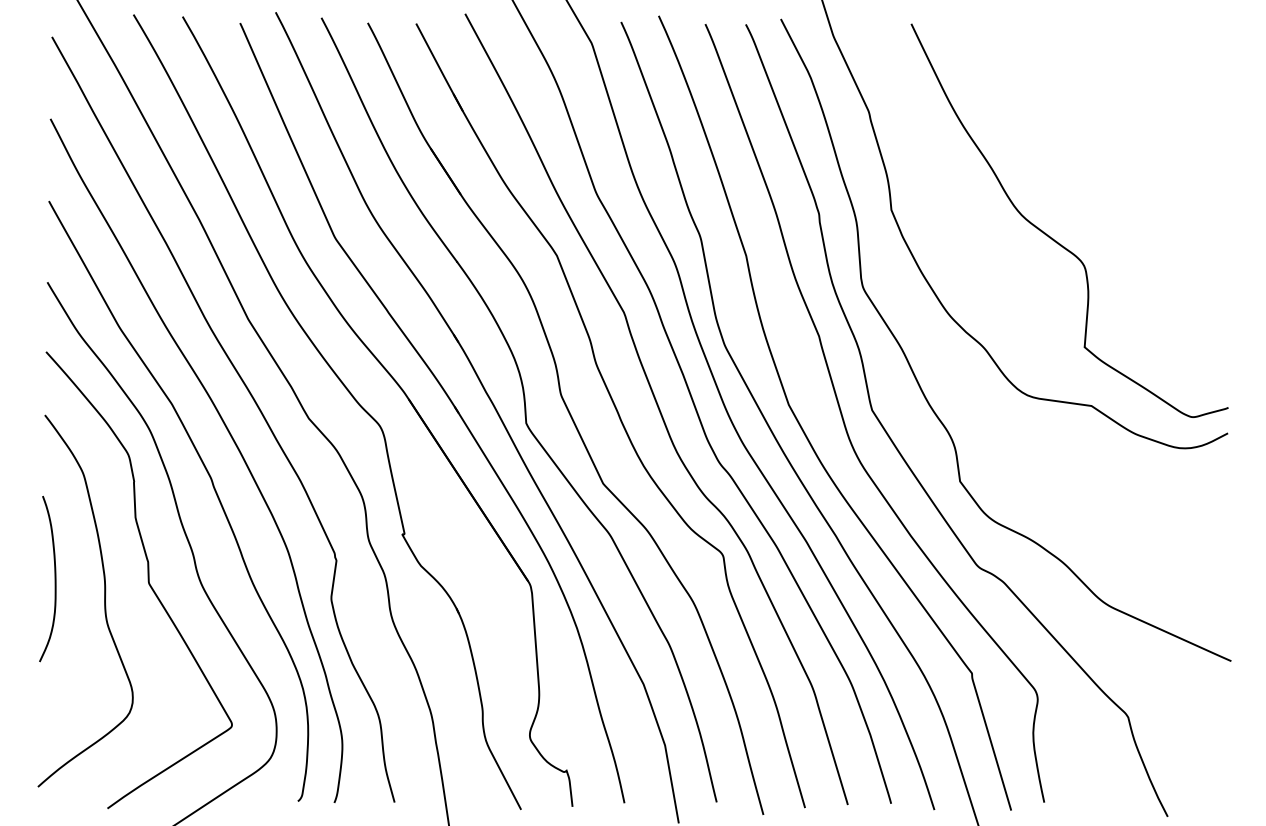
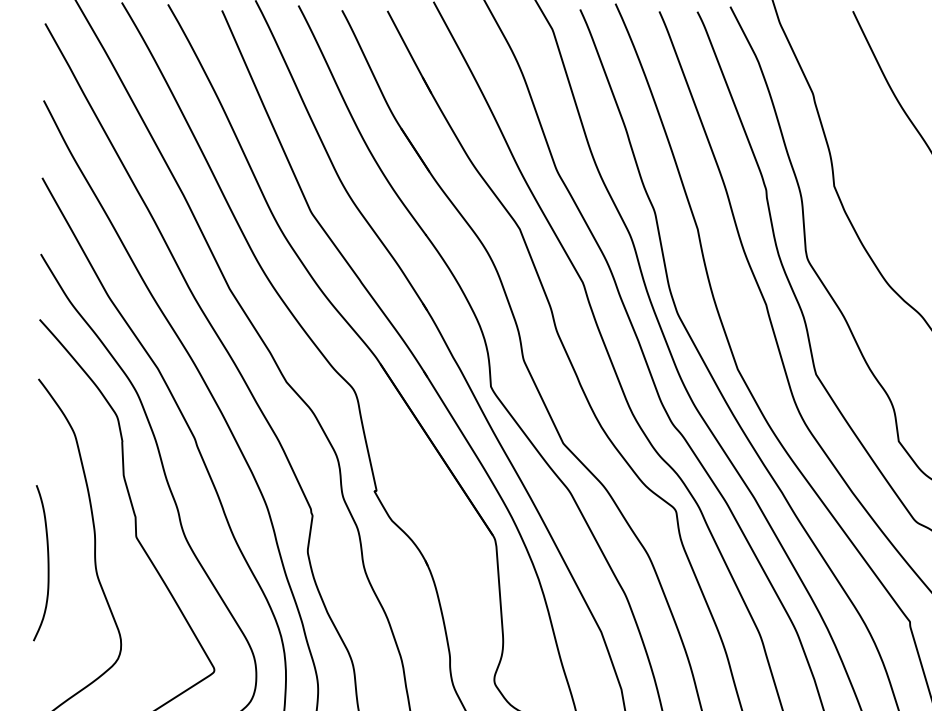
curve: (54, 579) -> (47, 563), moved

